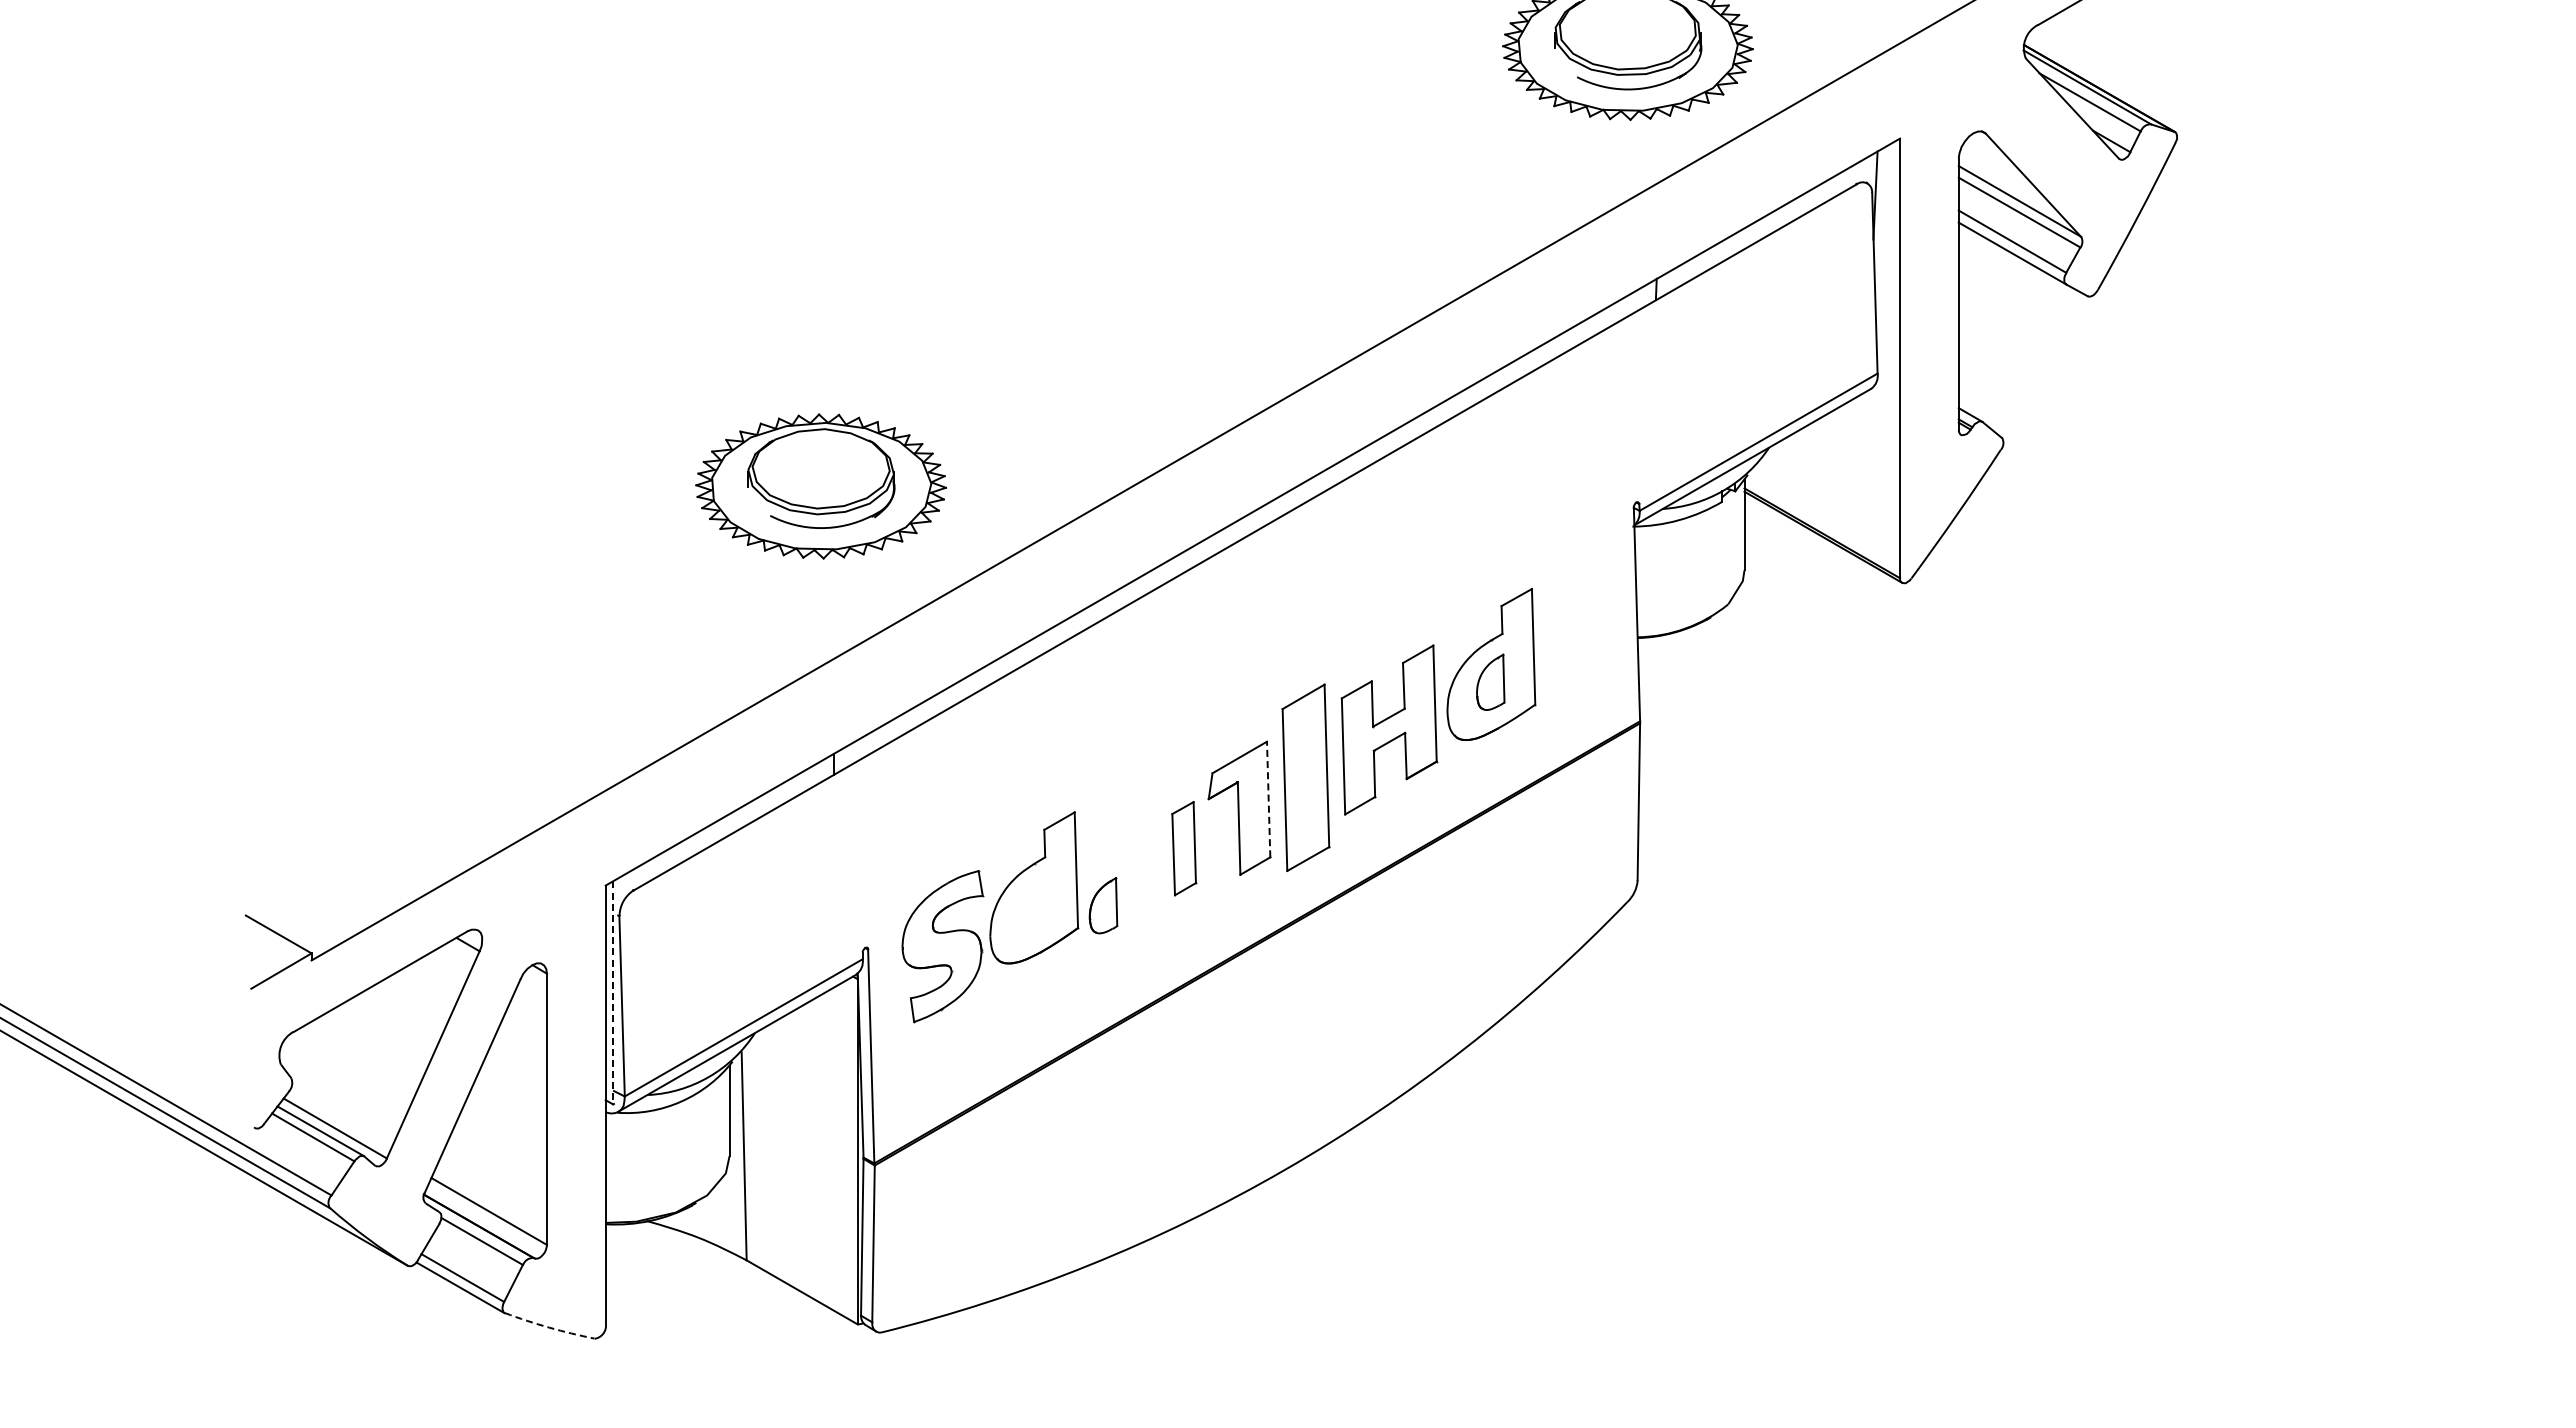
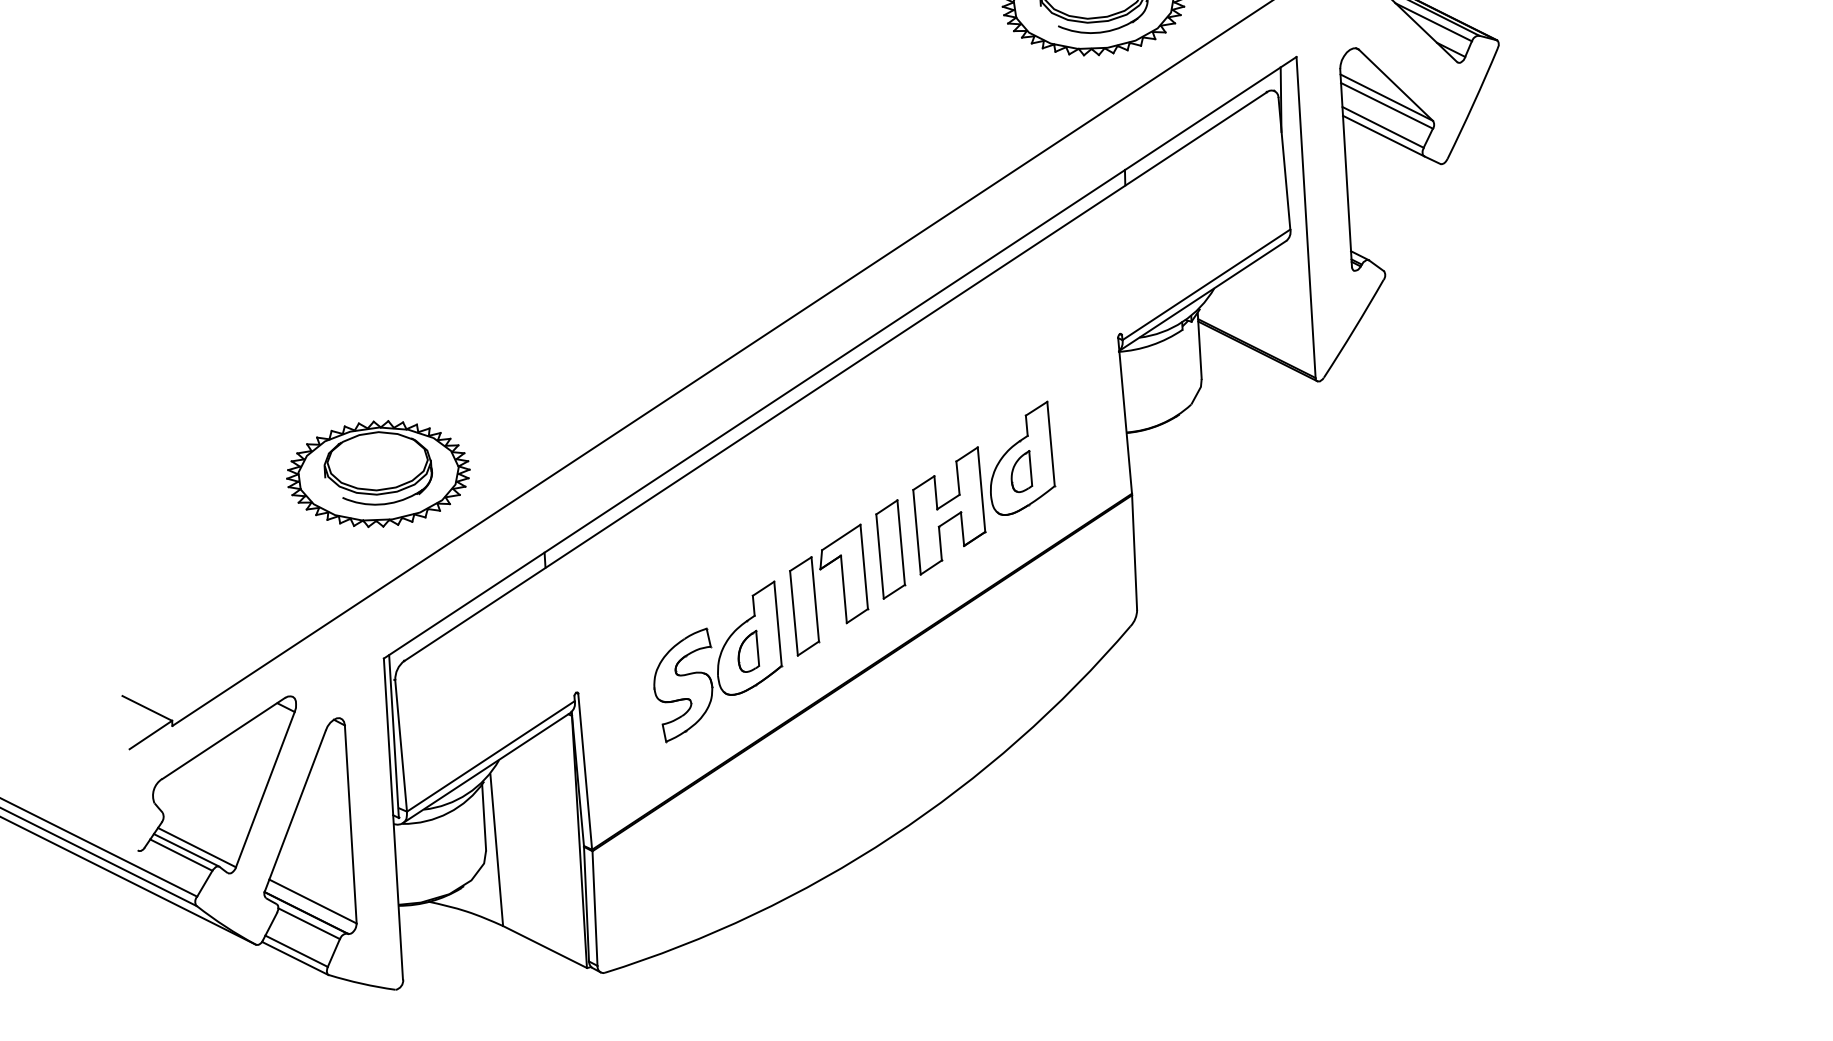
part: (820, 486) -> (377, 474), moved
part: (1306, 777) -> (890, 549), size x0.71
line: (1268, 799) -> (864, 566), dashed -> solid
part: (1184, 848) -> (804, 606), size x1.43
part: (990, 917) -> (717, 662), moved
line: (613, 993) -> (394, 736), dashed -> solid
arc: (549, 1327) -> (362, 983), dashed -> solid

